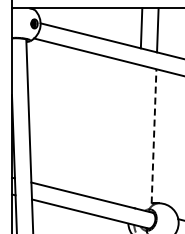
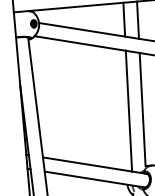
line: (154, 135) -> (142, 108), dashed -> solid
line: (137, 136) -> (128, 110), added

